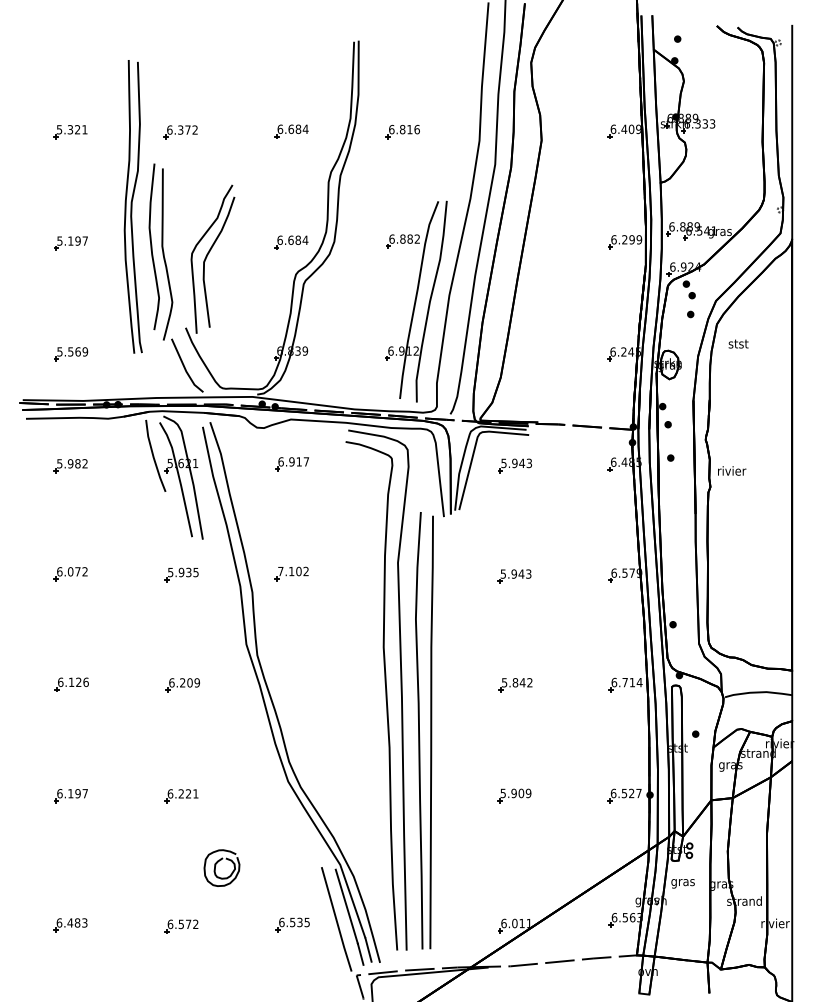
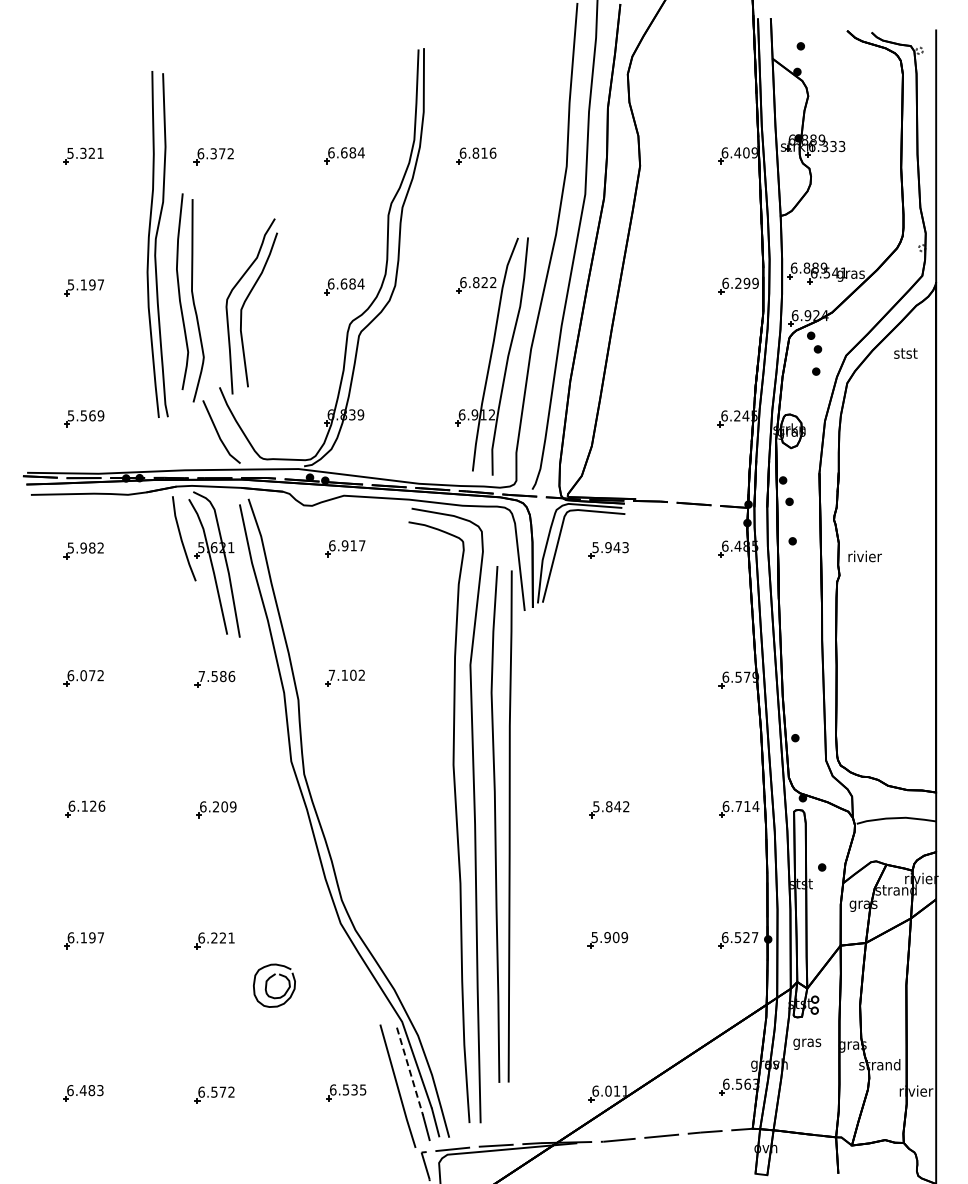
text: (409, 239) -> (484, 282), 6.882 -> 6.822
text: (738, 343) -> (905, 353), moved
text: (183, 572) -> (216, 676), 5.935 -> 7.586
part: (514, 575) -> (608, 680), removed
part: (424, 730) -> (501, 824), moved
part: (216, 867) -> (267, 985), moved
line: (346, 906) -> (409, 1071), solid -> dashed

